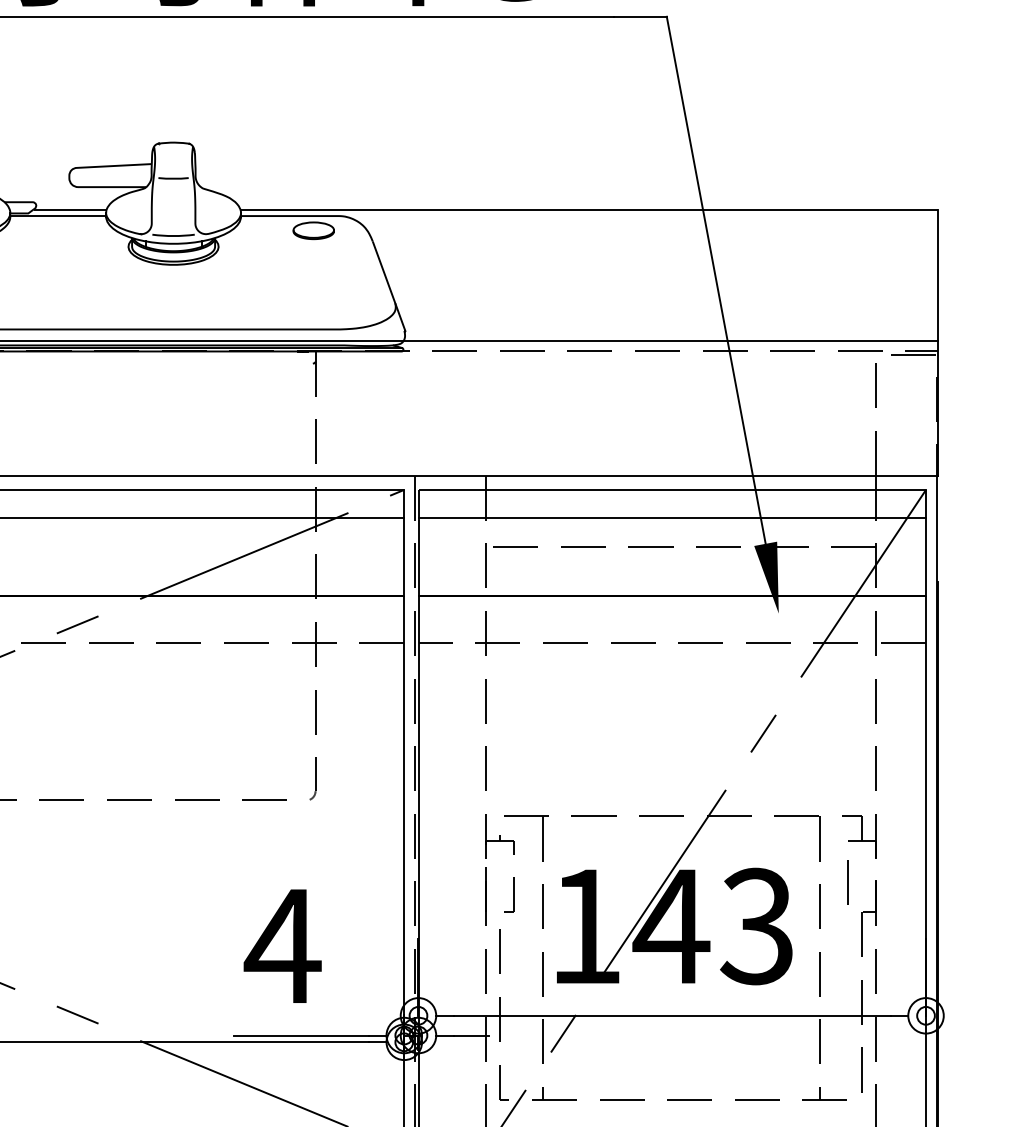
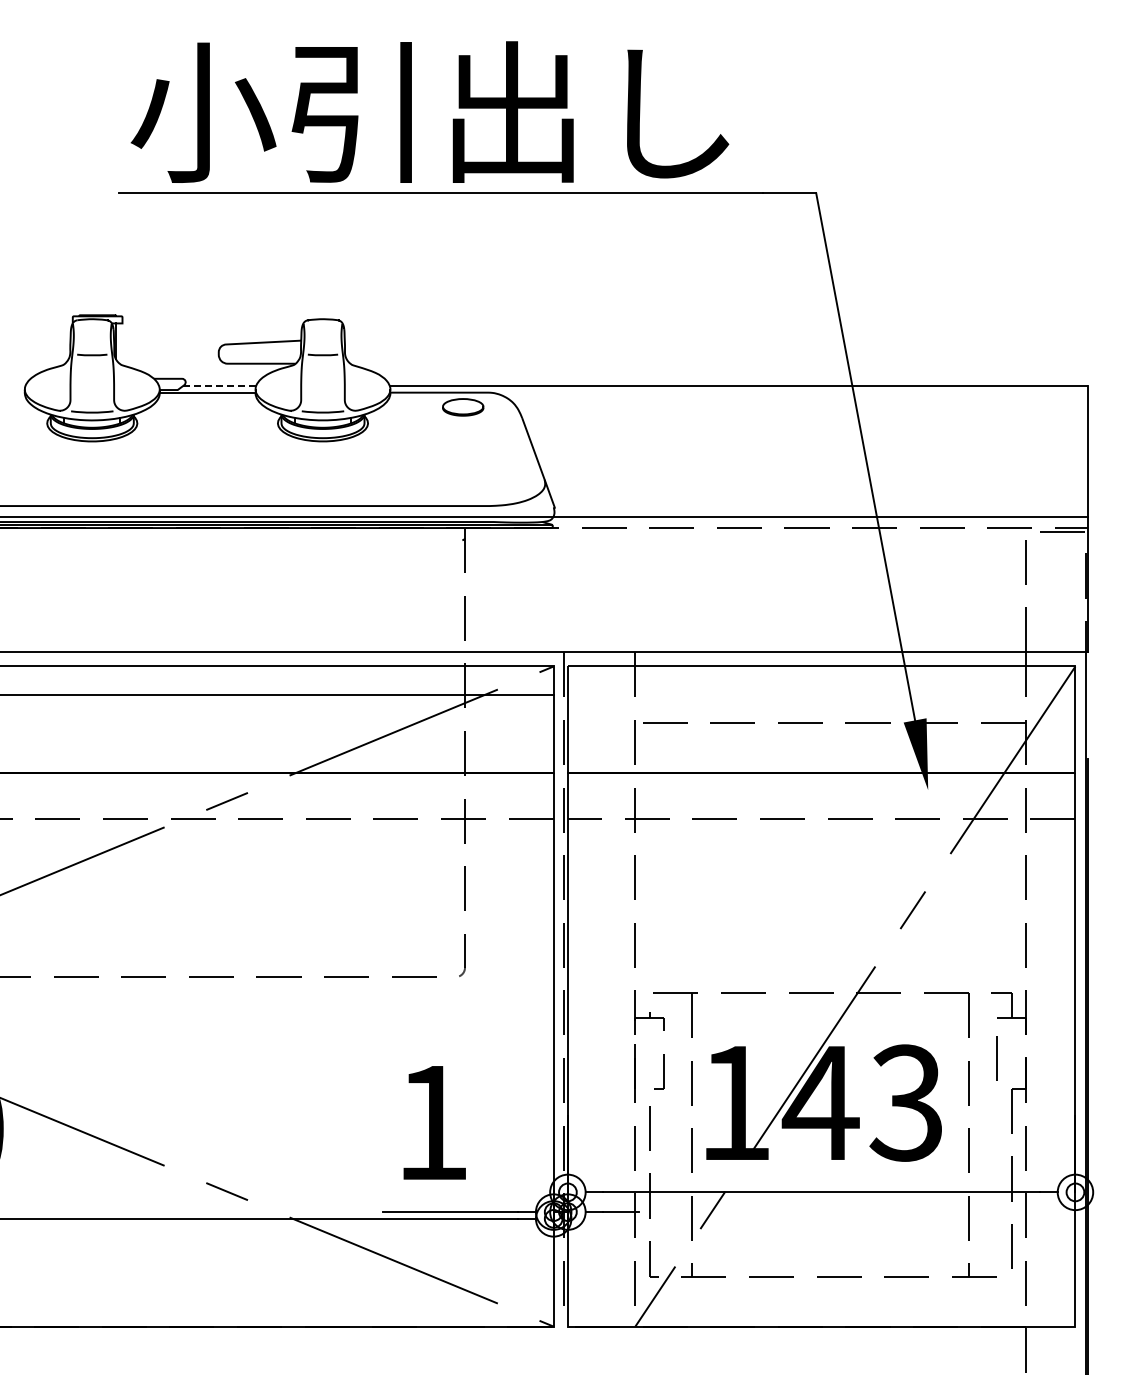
line: (70, 209) -> (219, 386), solid -> dashed
line: (672, 517) -> (821, 694), removed
text: (283, 945) -> (432, 1122), 4 -> 1

